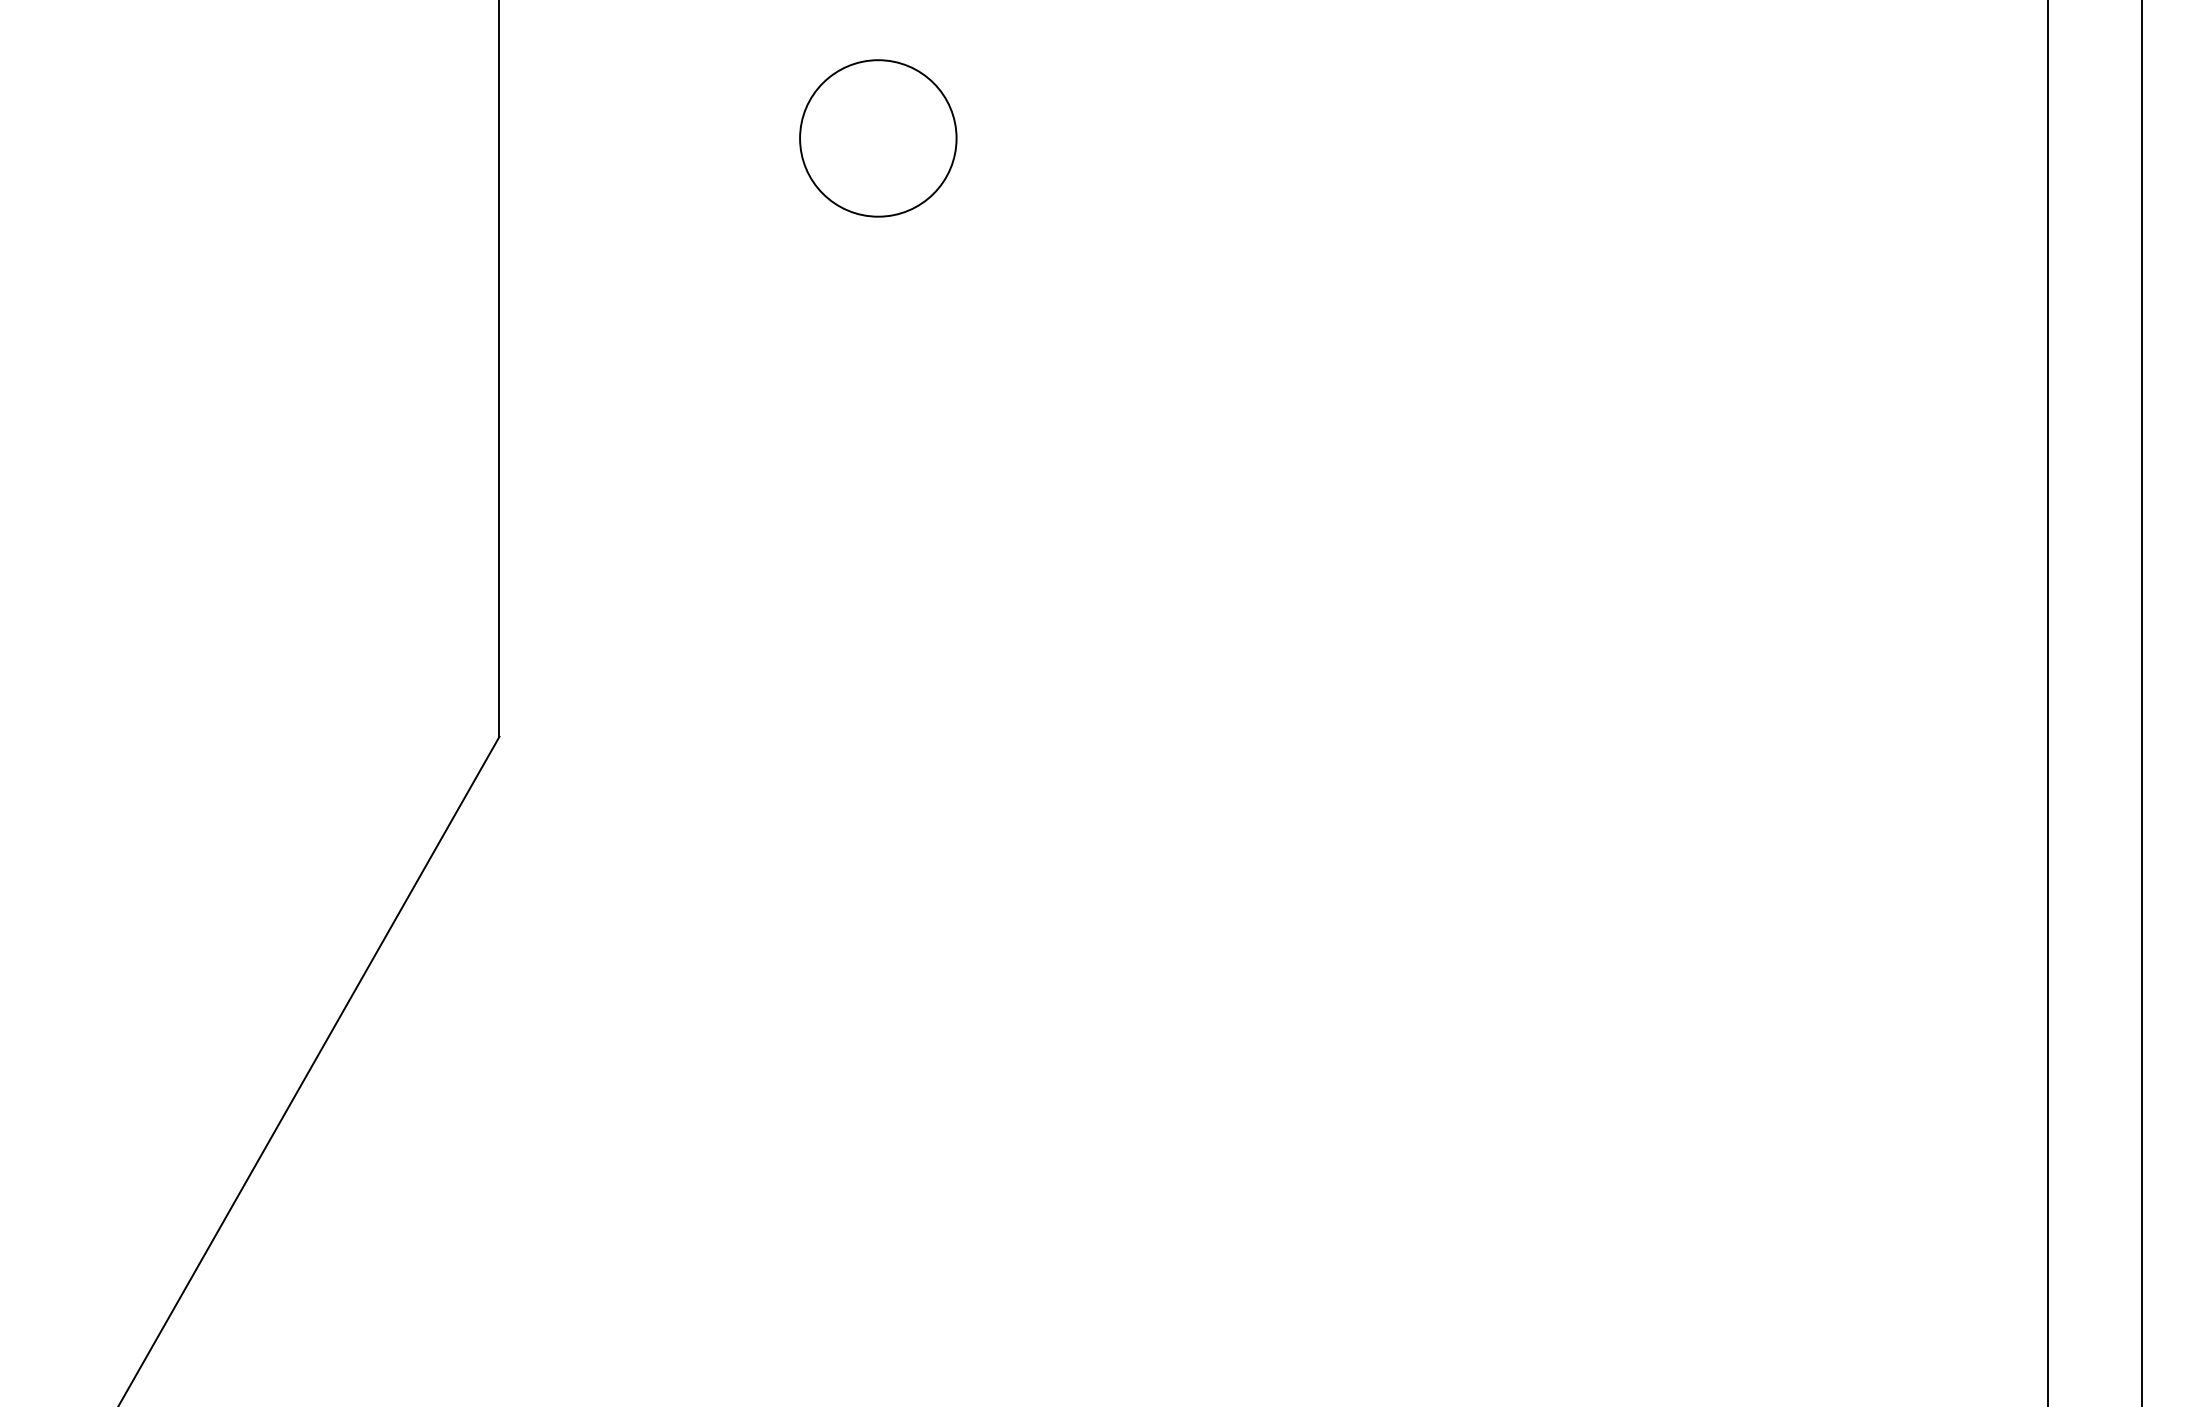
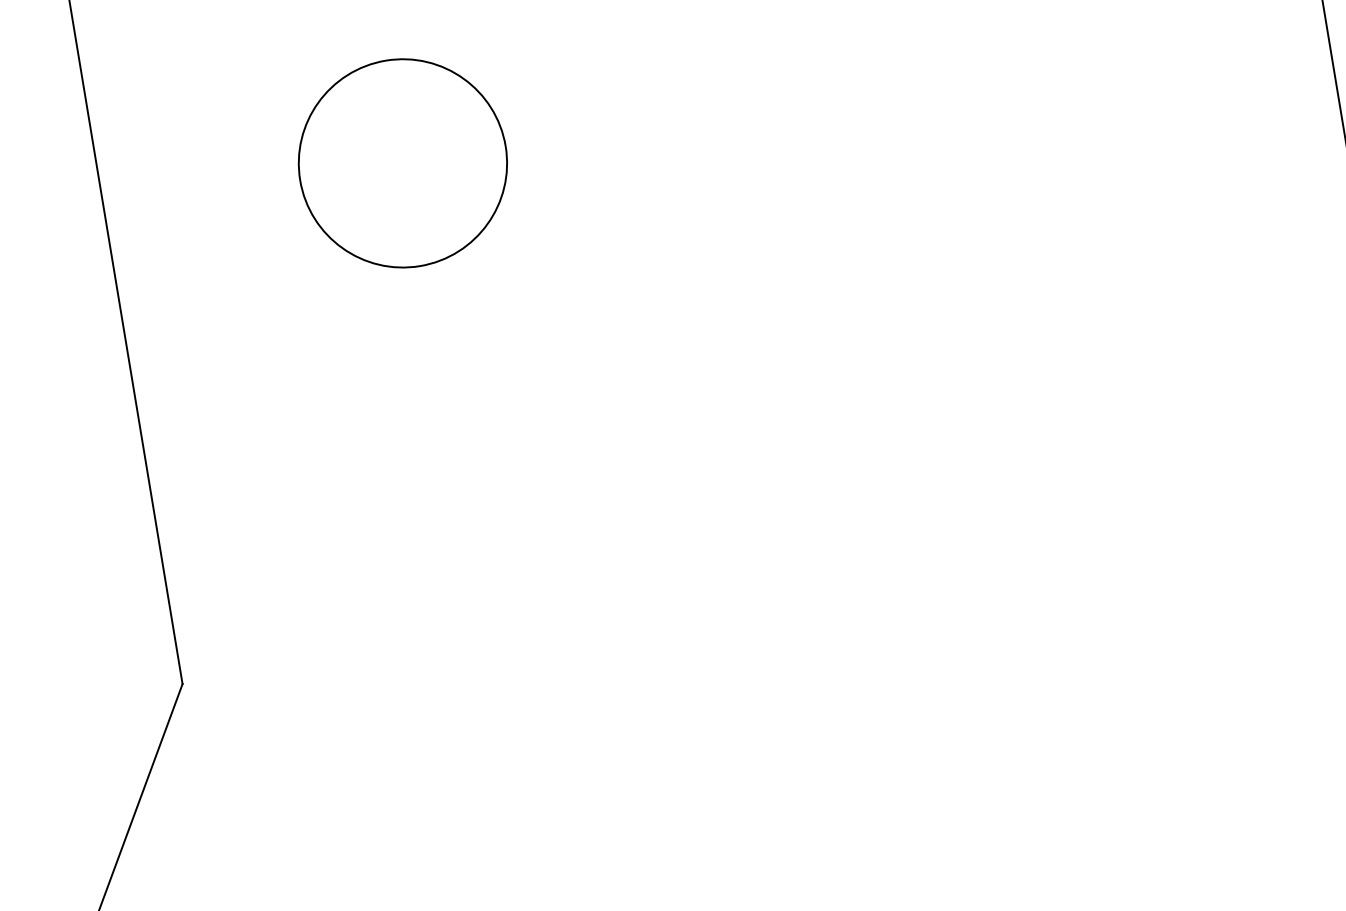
circle: (877, 138) -> (402, 163), size x1.67

